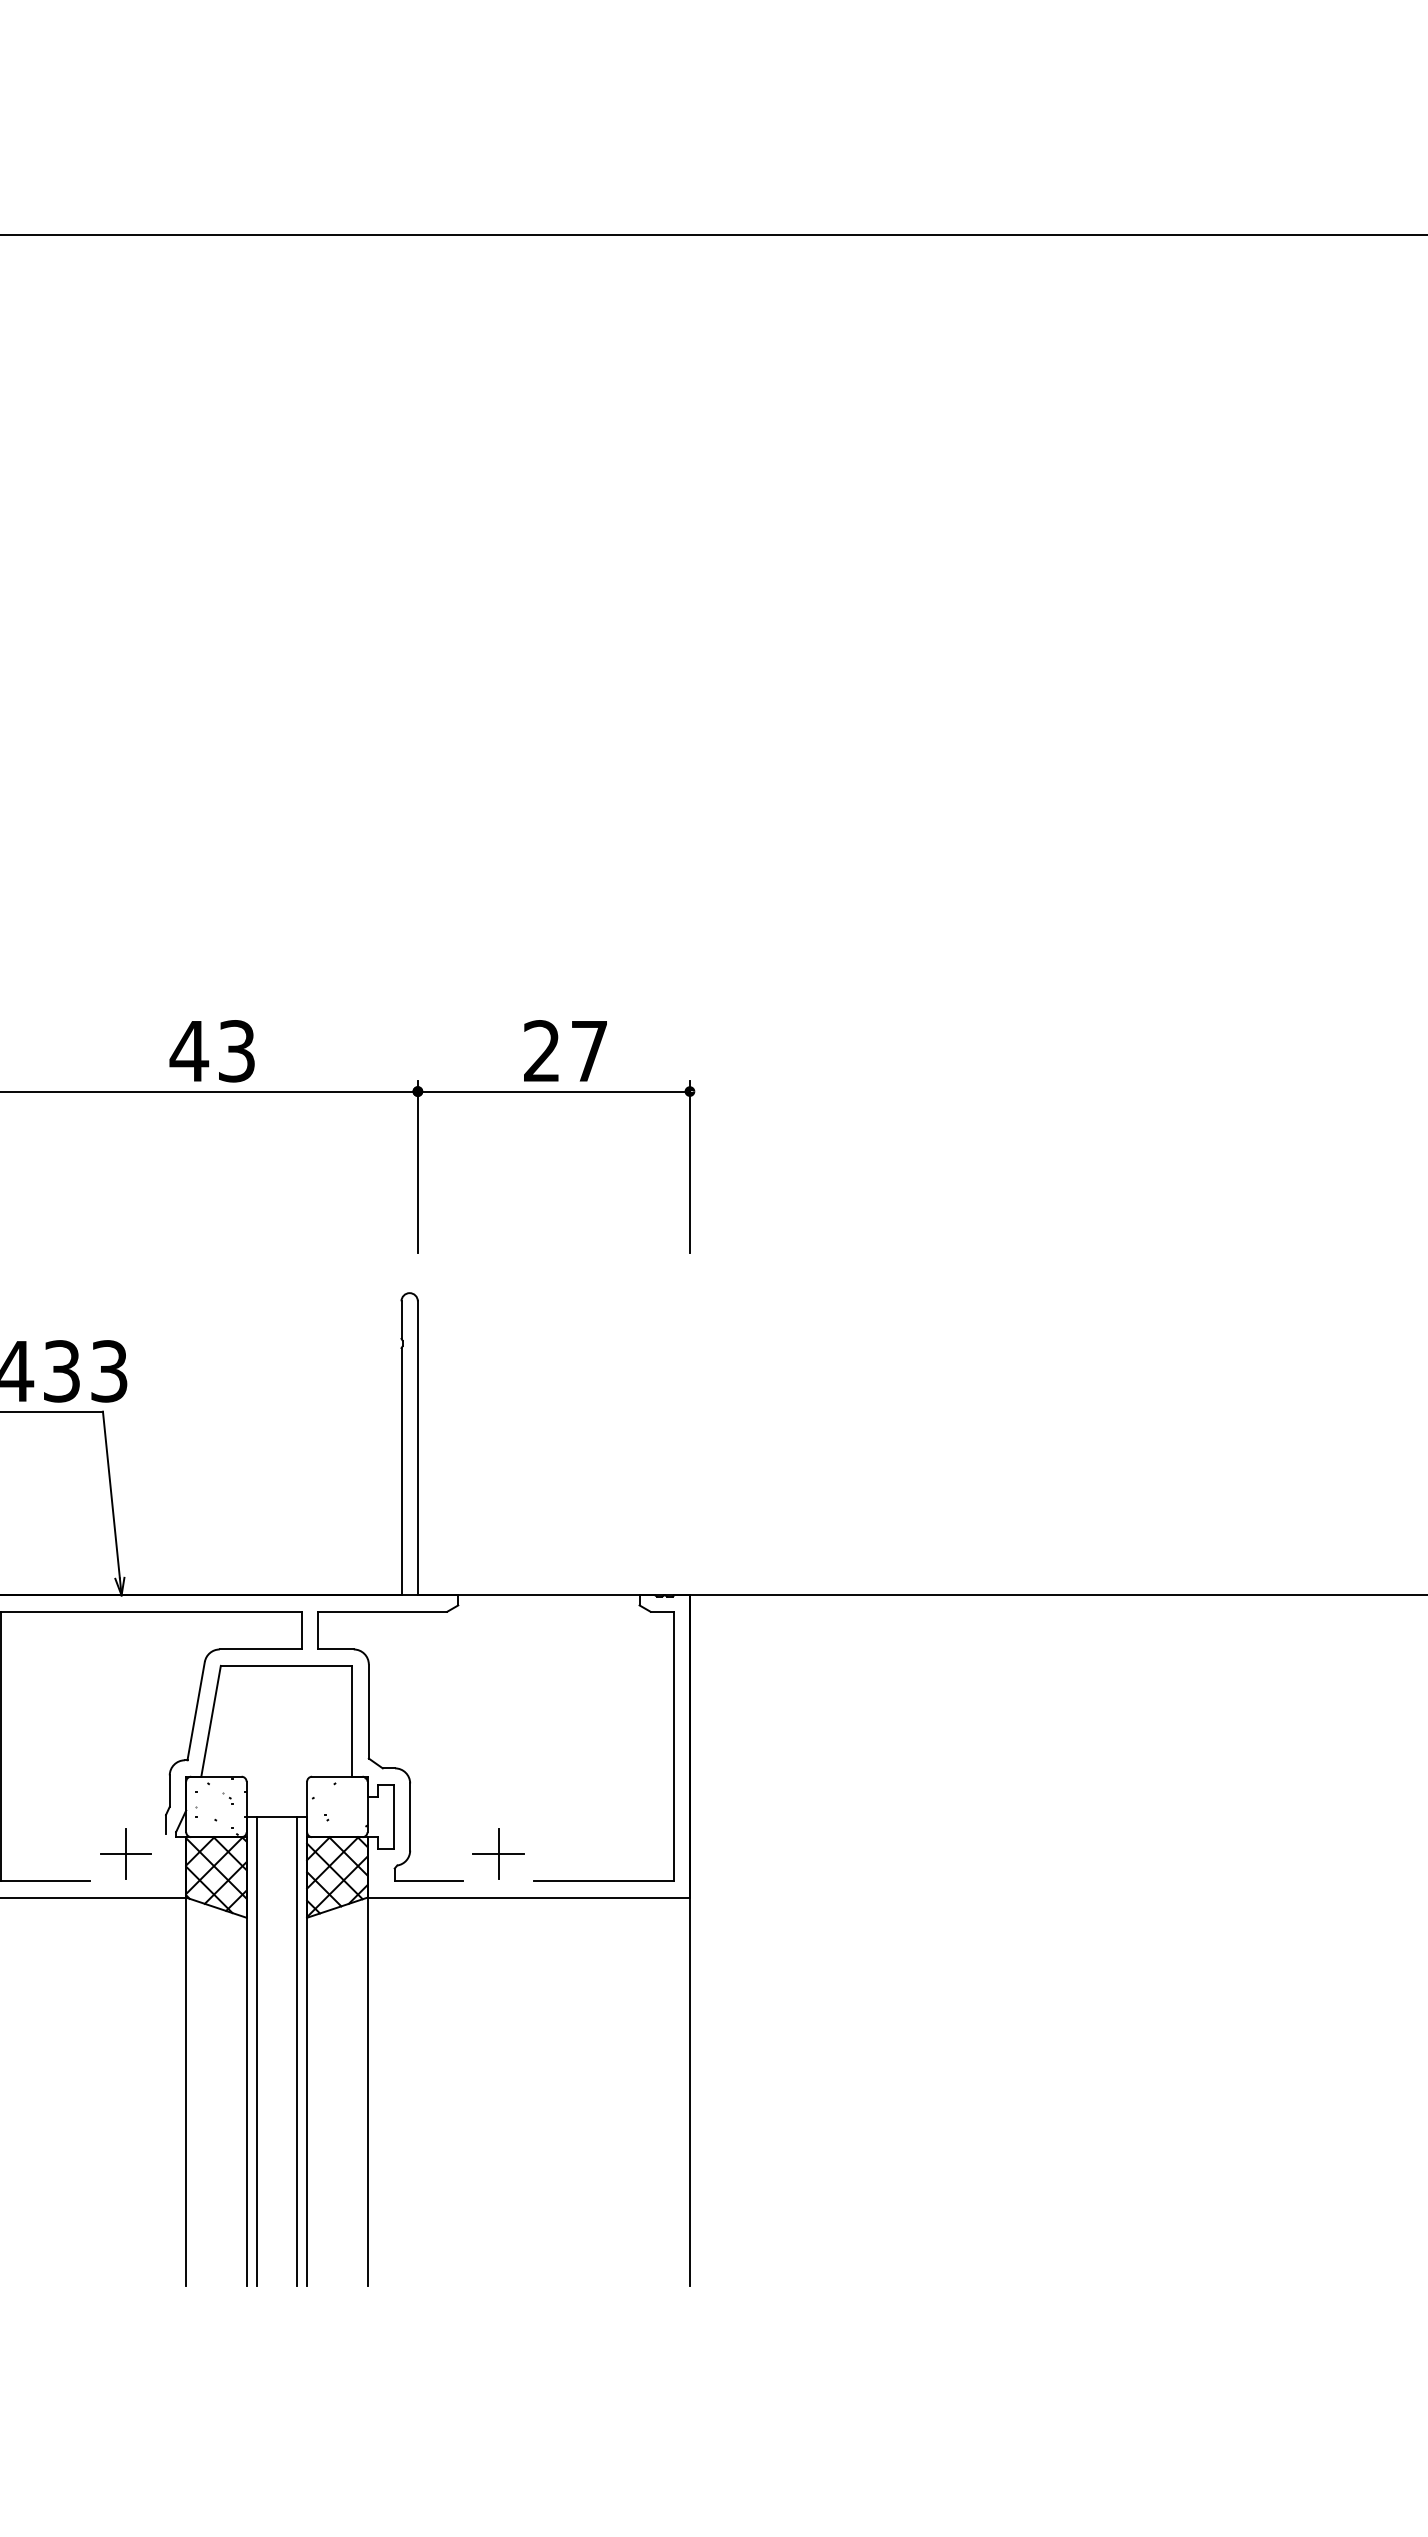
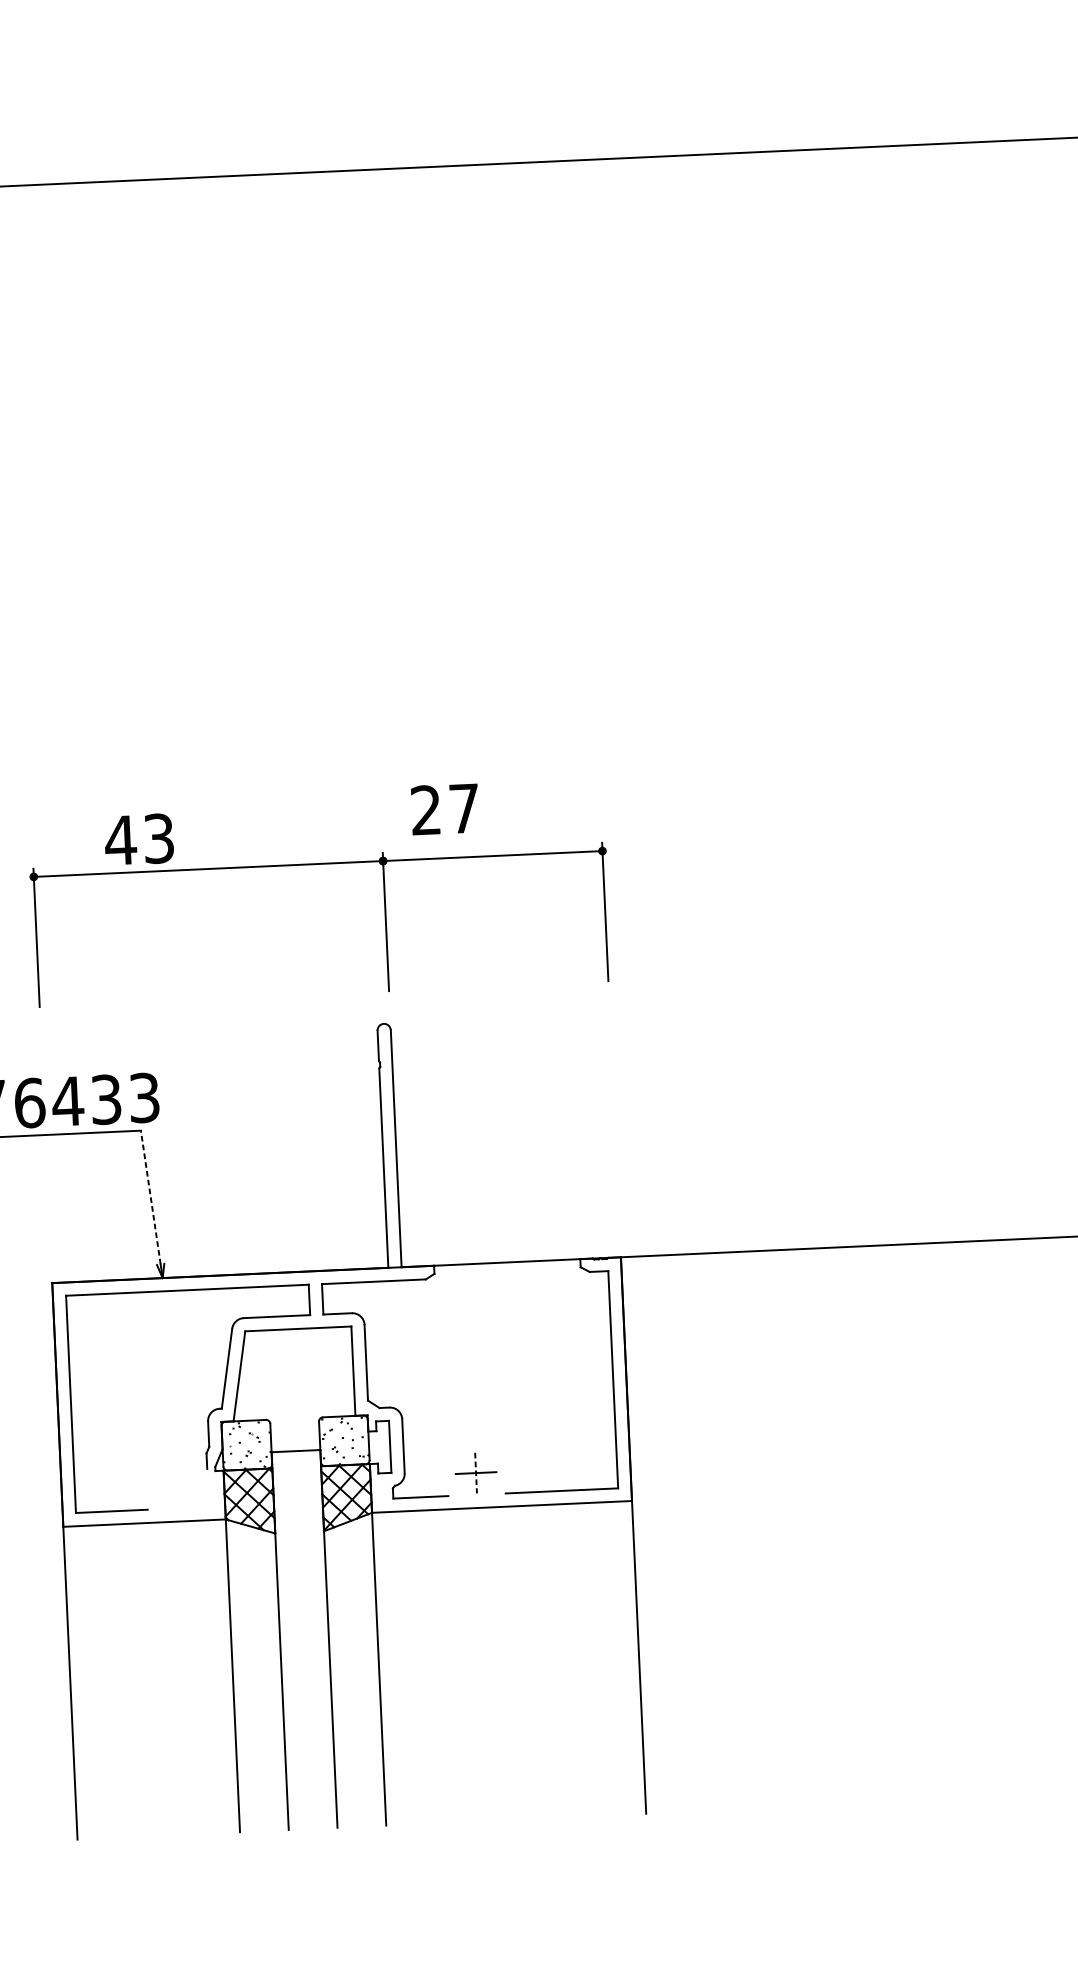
text: (565, 1050) -> (445, 808), moved
text: (211, 1051) -> (138, 839), moved
line: (111, 1495) -> (150, 1197), solid -> dashed
part: (125, 1853) -> (175, 1486), removed
line: (498, 1854) -> (476, 1473), solid -> dashed
line: (256, 2051) -> (288, 1640), removed
line: (297, 2051) -> (321, 1639), removed

